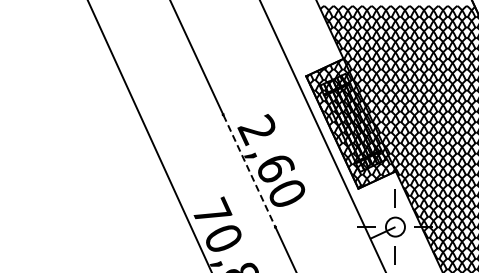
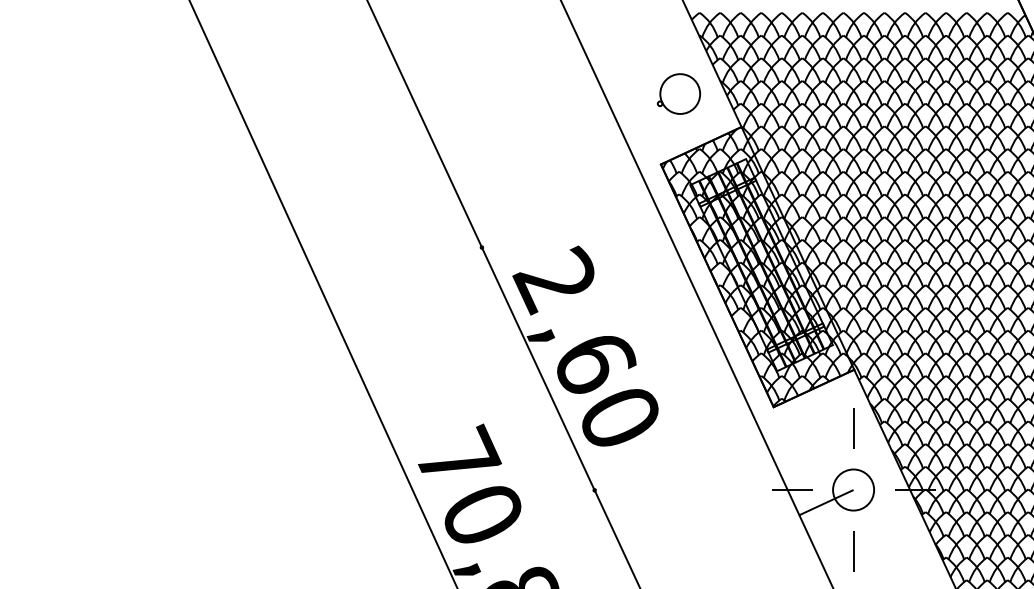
part: (314, 43) -> (678, 93), added
line: (249, 171) -> (538, 370), dashed -> solid

